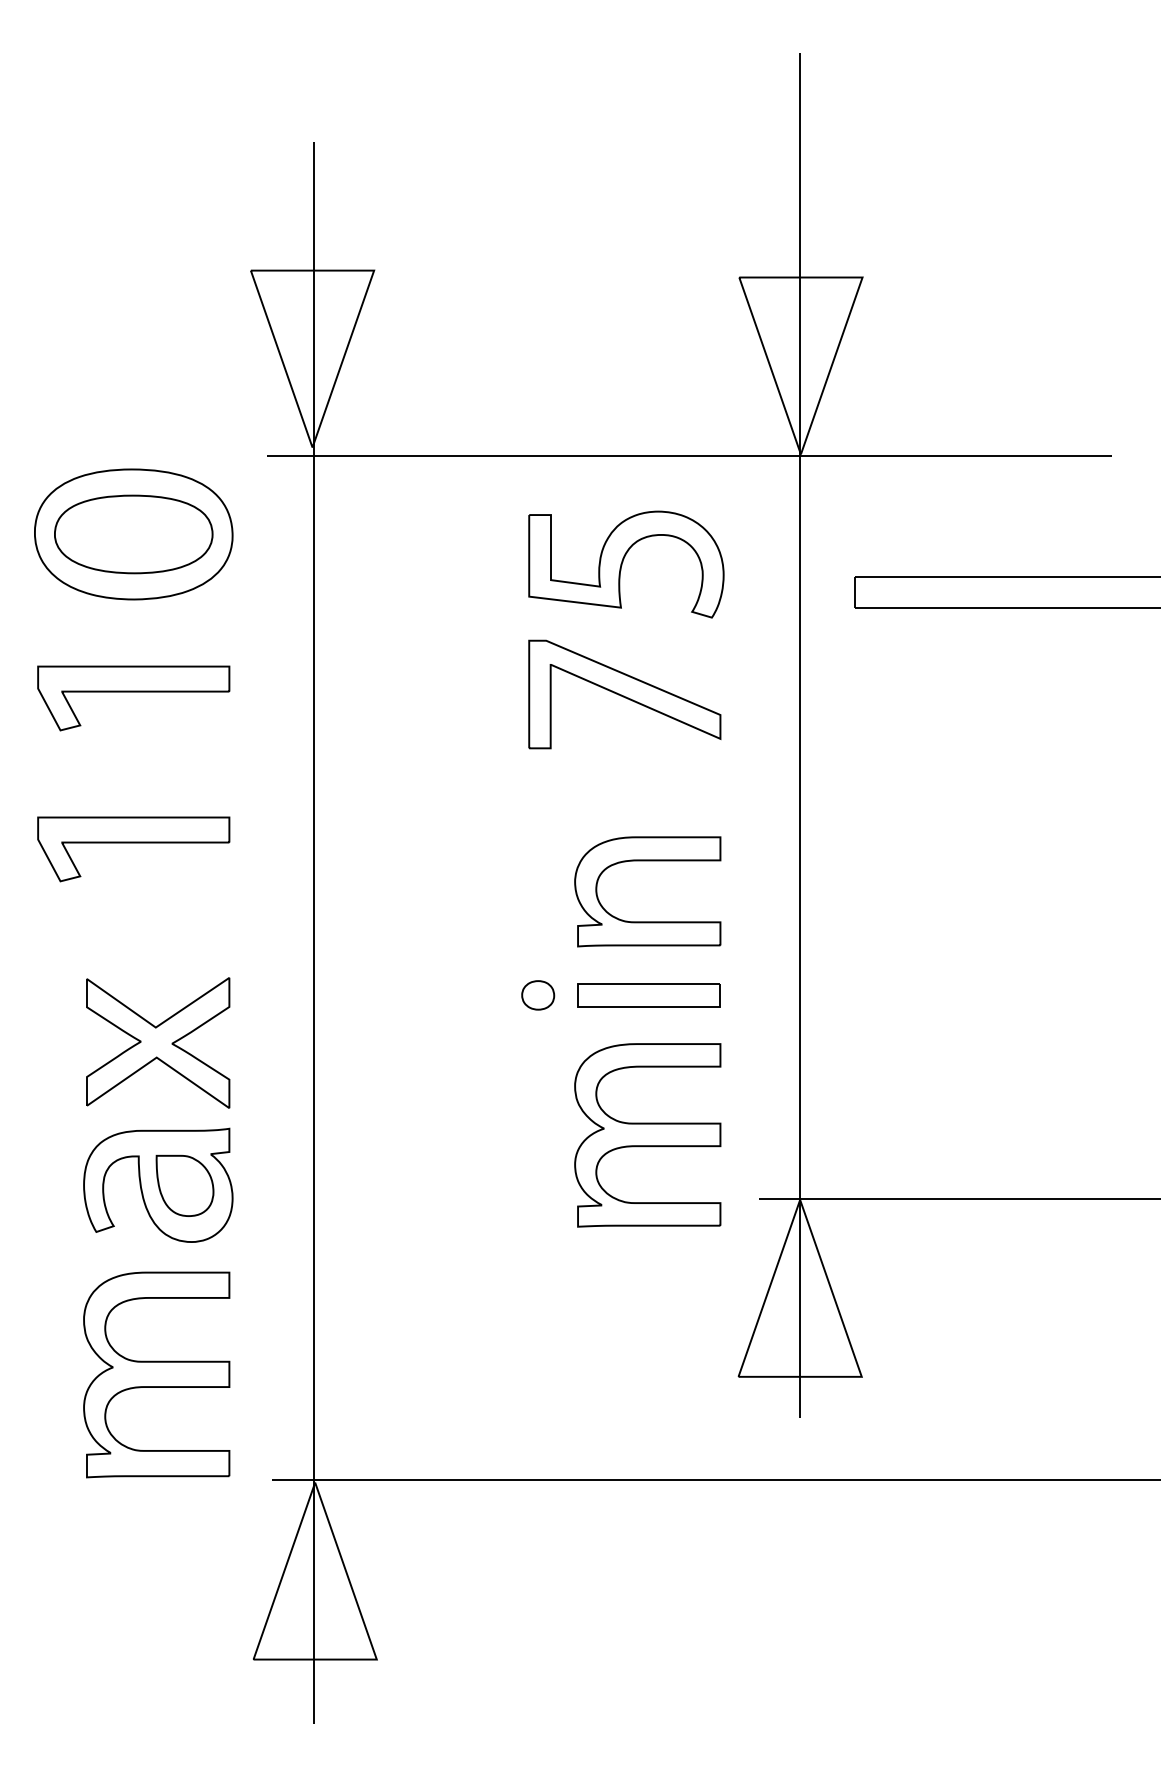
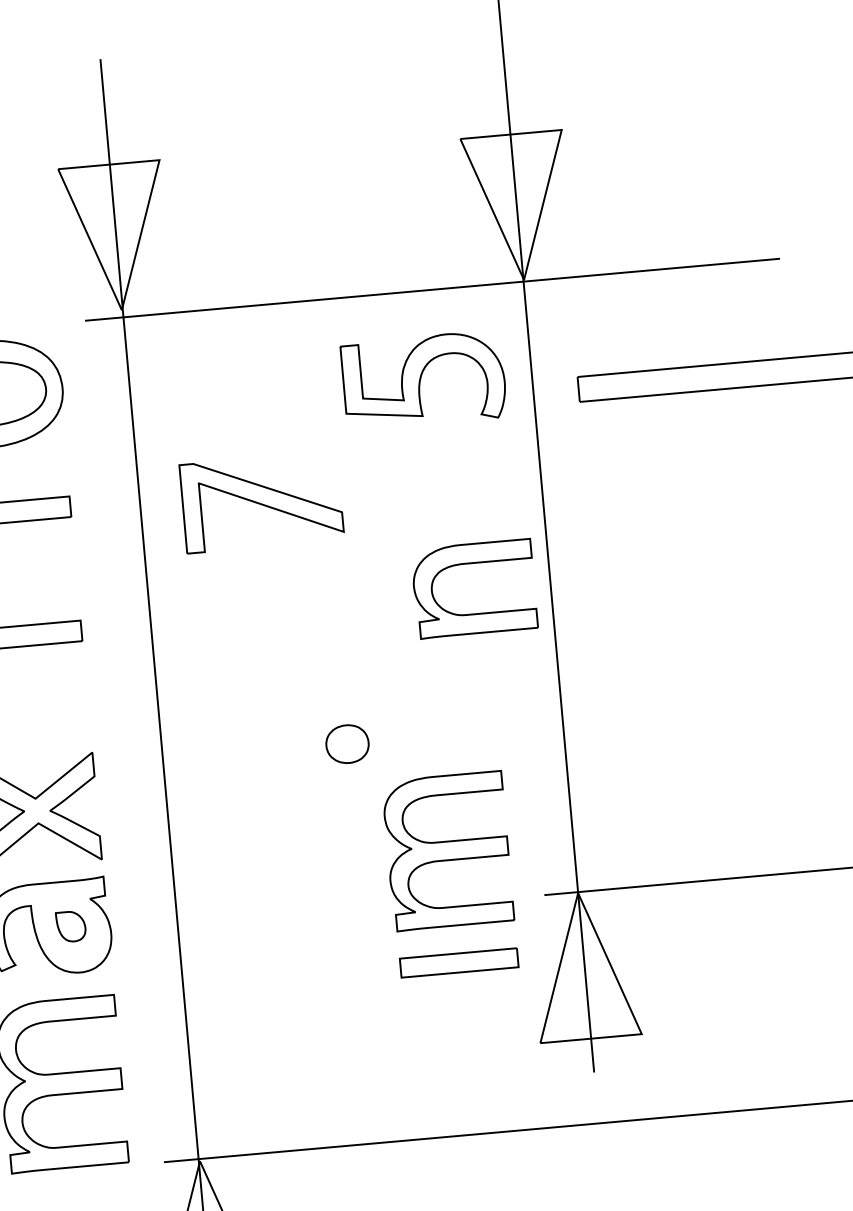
part: (626, 564) -> (424, 380), moved
part: (624, 694) -> (261, 502), moved
part: (647, 861) -> (471, 564), moved
part: (538, 995) -> (347, 744), size x1.6
part: (648, 995) -> (458, 963), moved
part: (184, 1185) -> (70, 926), size x0.6

